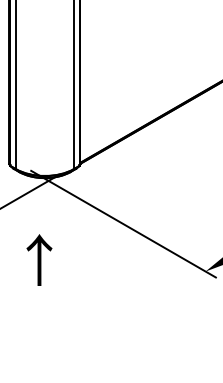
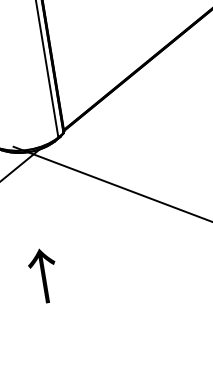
text: (39, 259) -> (43, 275), moved

